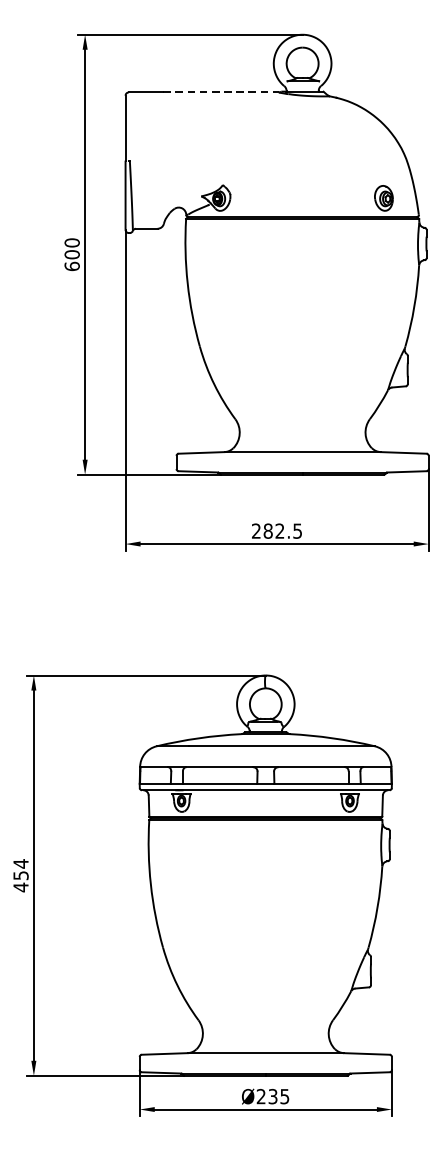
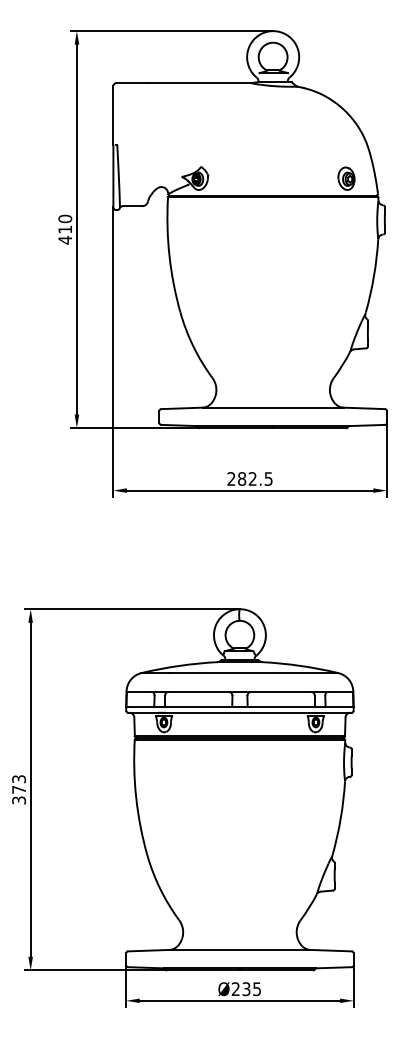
line: (221, 92) -> (199, 83), dashed -> solid
text: (72, 260) -> (65, 234), 600 -> 410
text: (21, 875) -> (19, 789), 454 -> 373

